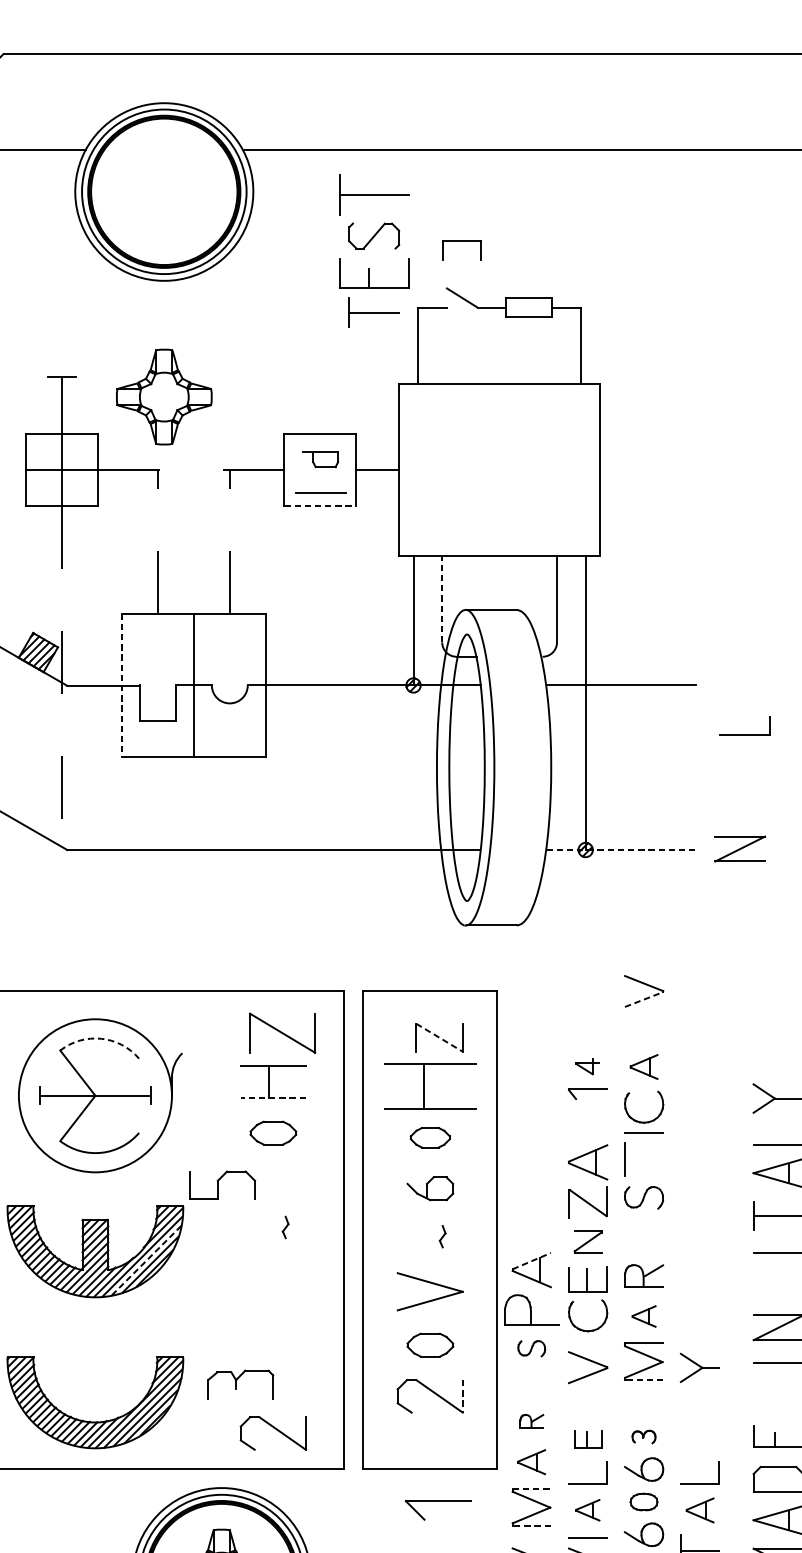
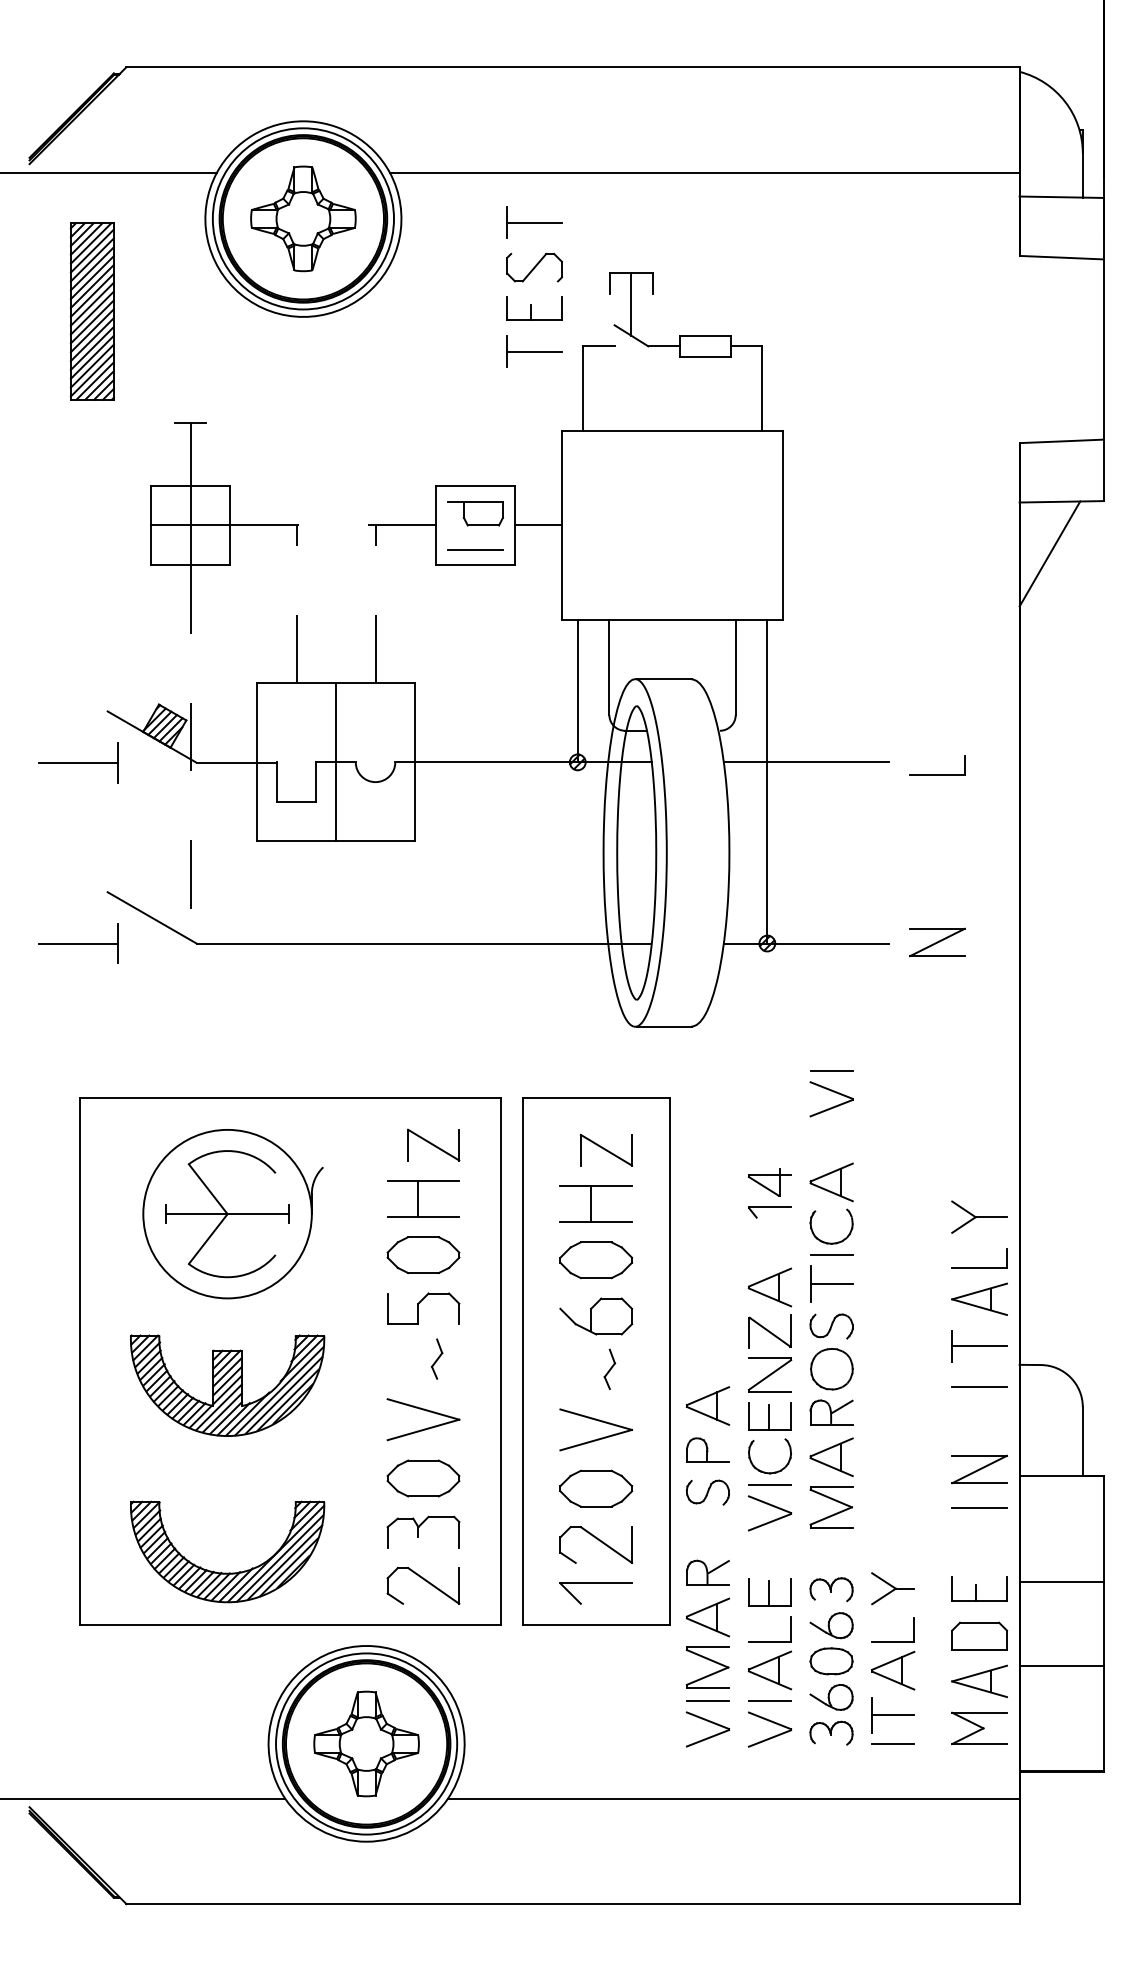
part: (374, 195) -> (534, 222), size x0.71
line: (462, 268) -> (631, 303), added
part: (374, 273) -> (534, 308), size x0.71
part: (164, 396) -> (303, 218), moved
part: (320, 459) -> (475, 513), size x1.43
line: (320, 505) -> (475, 564), dashed -> solid
line: (442, 599) -> (609, 667), dashed -> solid
line: (122, 685) -> (257, 762), dashed -> solid
part: (744, 733) -> (937, 774), moved
line: (622, 849) -> (807, 943), dashed -> solid
line: (643, 965) -> (831, 1070), added
line: (643, 999) -> (831, 1108), dashed -> solid
part: (282, 1032) -> (433, 1144), size x0.71
line: (439, 1037) -> (606, 1150), dashed -> solid
arc: (101, 1038) -> (234, 1151), dashed -> solid
part: (587, 1067) -> (769, 1182), size x1.67
part: (643, 1067) -> (831, 1182), size x1.43
part: (429, 1086) -> (595, 1203), size x0.71
line: (273, 1097) -> (423, 1216), dashed -> solid
part: (273, 1133) -> (423, 1255), size x1.43
part: (430, 1137) -> (596, 1260), size x1.67
line: (643, 1159) -> (831, 1284), added
part: (222, 1185) -> (423, 1308), moved
part: (430, 1188) -> (596, 1316), size x1.43
part: (285, 1226) -> (436, 1358), size x1.67
part: (442, 1236) -> (609, 1368), size x1.67
part: (643, 1236) -> (831, 1369), added
part: (587, 1241) -> (769, 1374), size x1.43
line: (147, 1260) -> (284, 1395), dashed -> solid
line: (531, 1261) -> (707, 1396), dashed -> solid
part: (276, 1275) -> (426, 1411), added
part: (531, 1309) -> (707, 1449), size x0.71
part: (643, 1315) -> (831, 1456), size x1.67
part: (273, 1335) -> (423, 1478), added
line: (587, 1341) -> (769, 1484), added
part: (430, 1345) -> (596, 1488), size x1.43
part: (531, 1348) -> (707, 1492), size x1.43
part: (699, 1367) -> (892, 1588), moved
line: (643, 1380) -> (831, 1527), dashed -> solid
part: (240, 1384) -> (423, 1531), moved
line: (463, 1396) -> (632, 1545), dashed -> solid
part: (531, 1421) -> (707, 1572), size x1.67
part: (643, 1436) -> (831, 1589), size x1.67
part: (587, 1439) -> (769, 1592), size x1.43
part: (531, 1462) -> (707, 1617), size x1.43
line: (532, 1488) -> (708, 1646), dashed -> solid
part: (437, 1501) -> (595, 1583), moved
part: (643, 1502) -> (831, 1661), size x1.43
part: (587, 1510) -> (769, 1670), size x1.67
part: (700, 1510) -> (893, 1670), size x1.43
line: (531, 1525) -> (707, 1687), dashed -> solid
line: (531, 1537) -> (707, 1700), added

